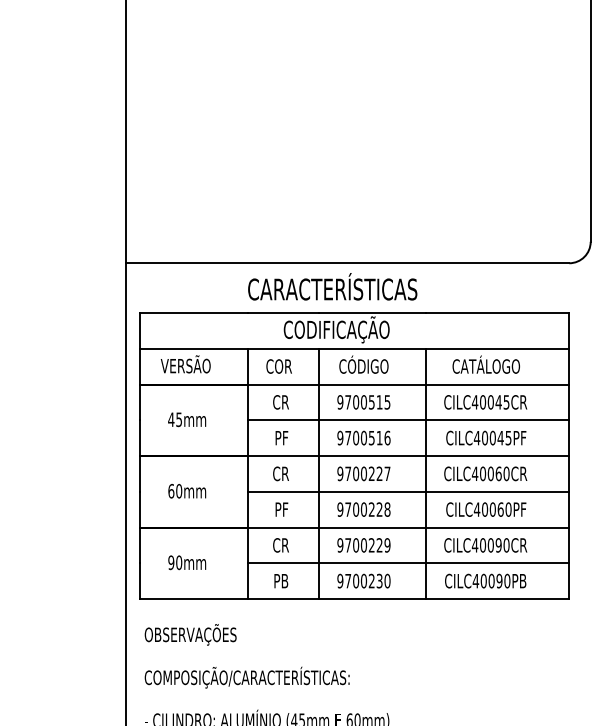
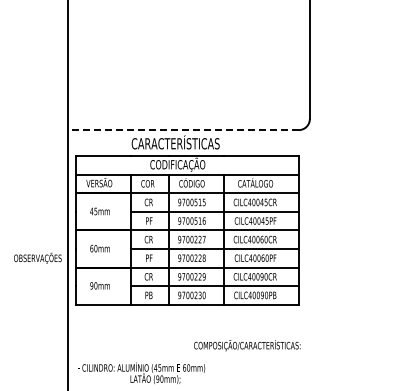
line: (345, 264) -> (182, 130), solid -> dashed
text: (189, 633) -> (37, 257), moved
text: (247, 677) -> (247, 345), moved

